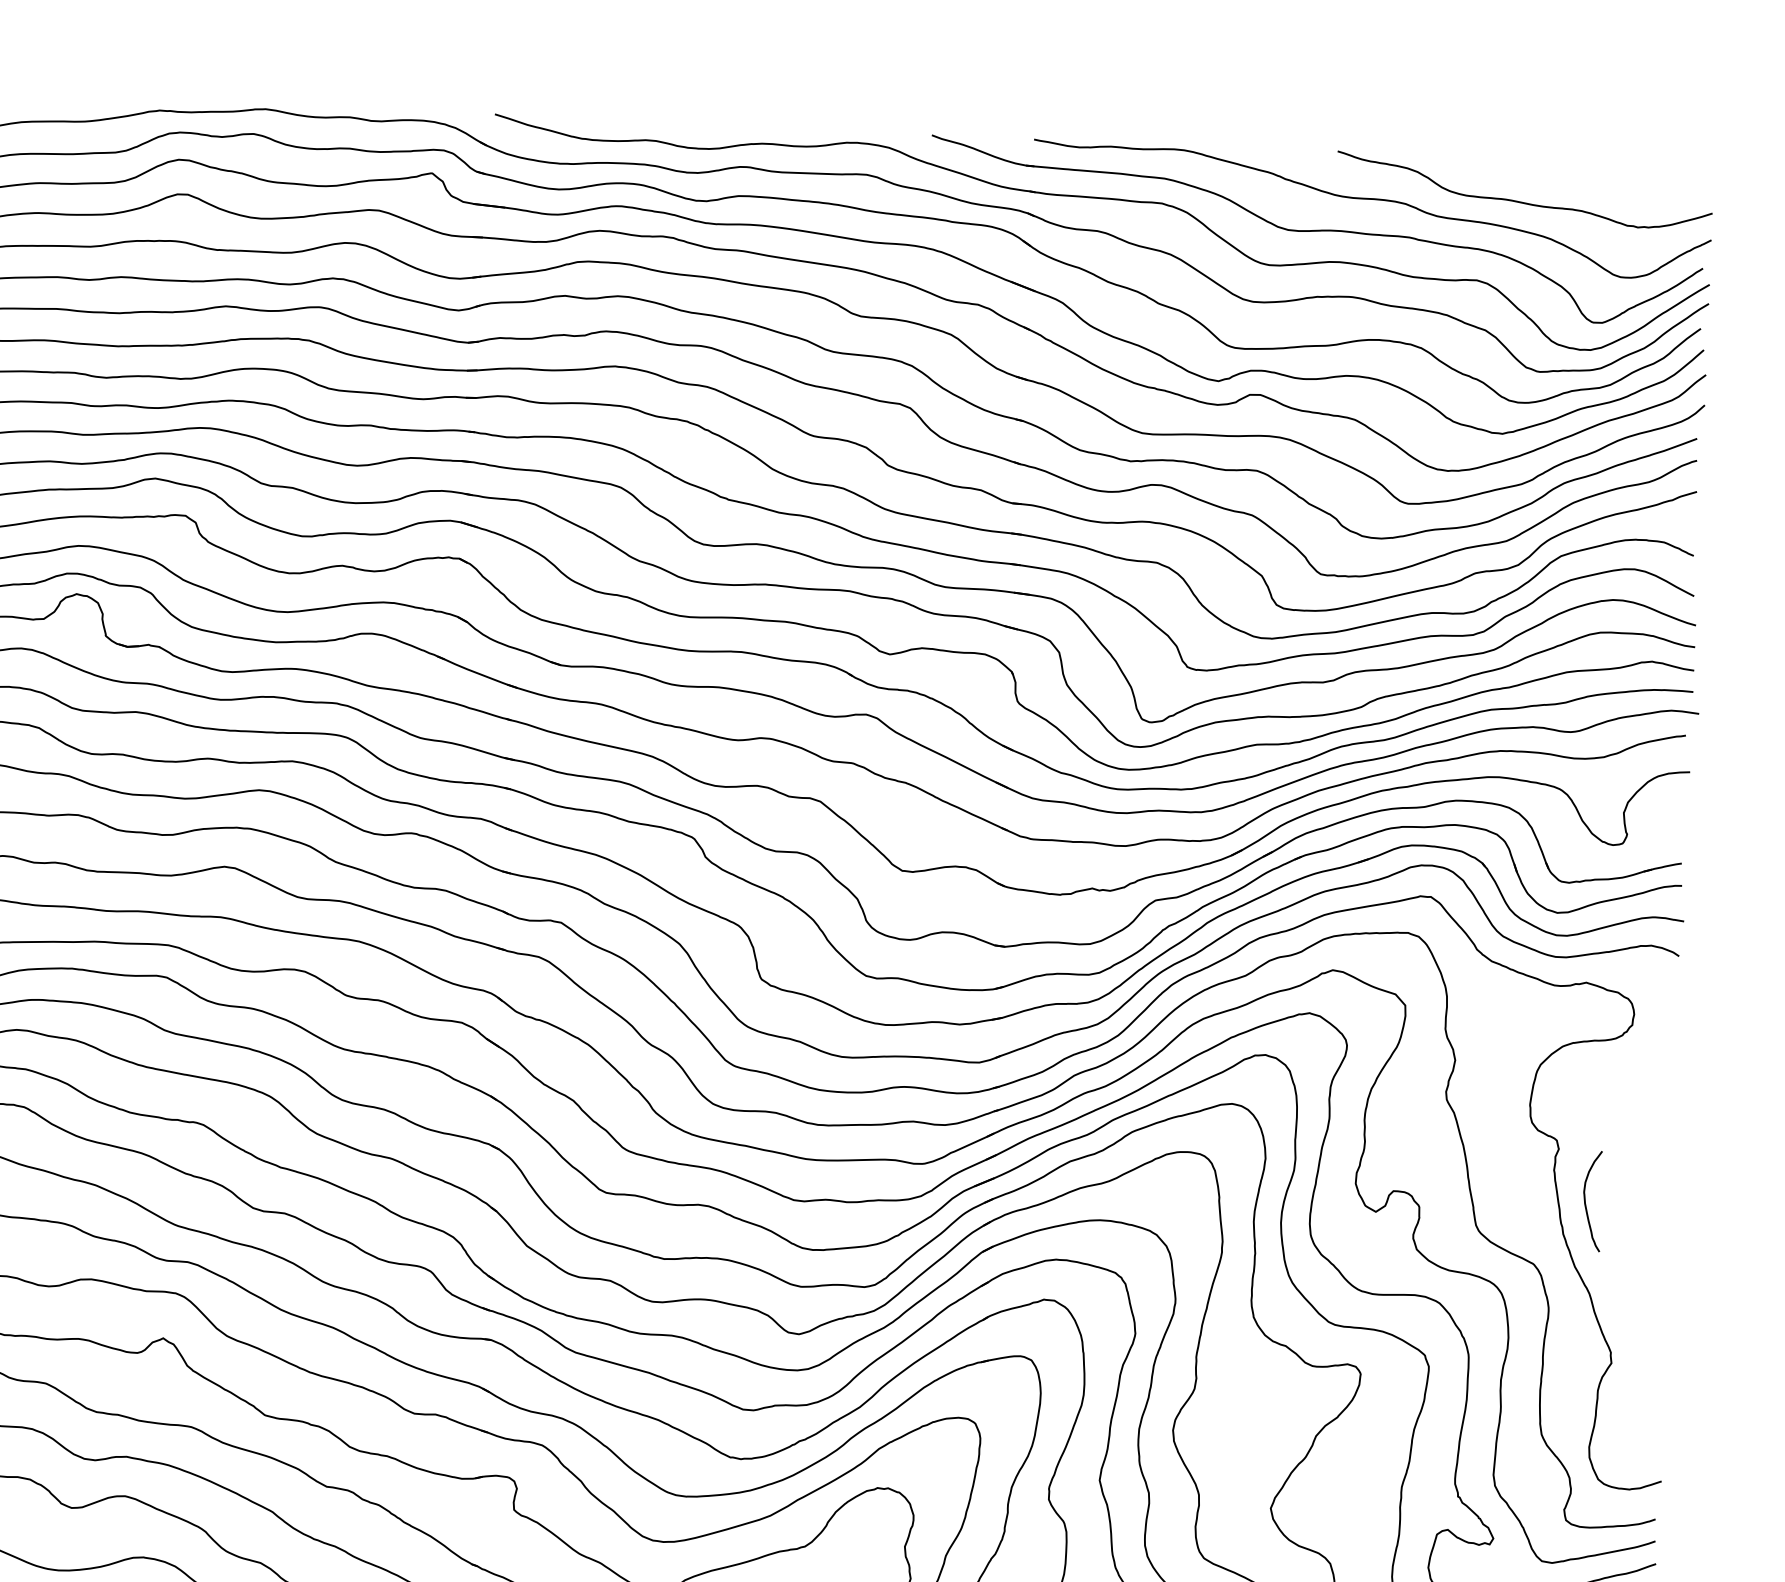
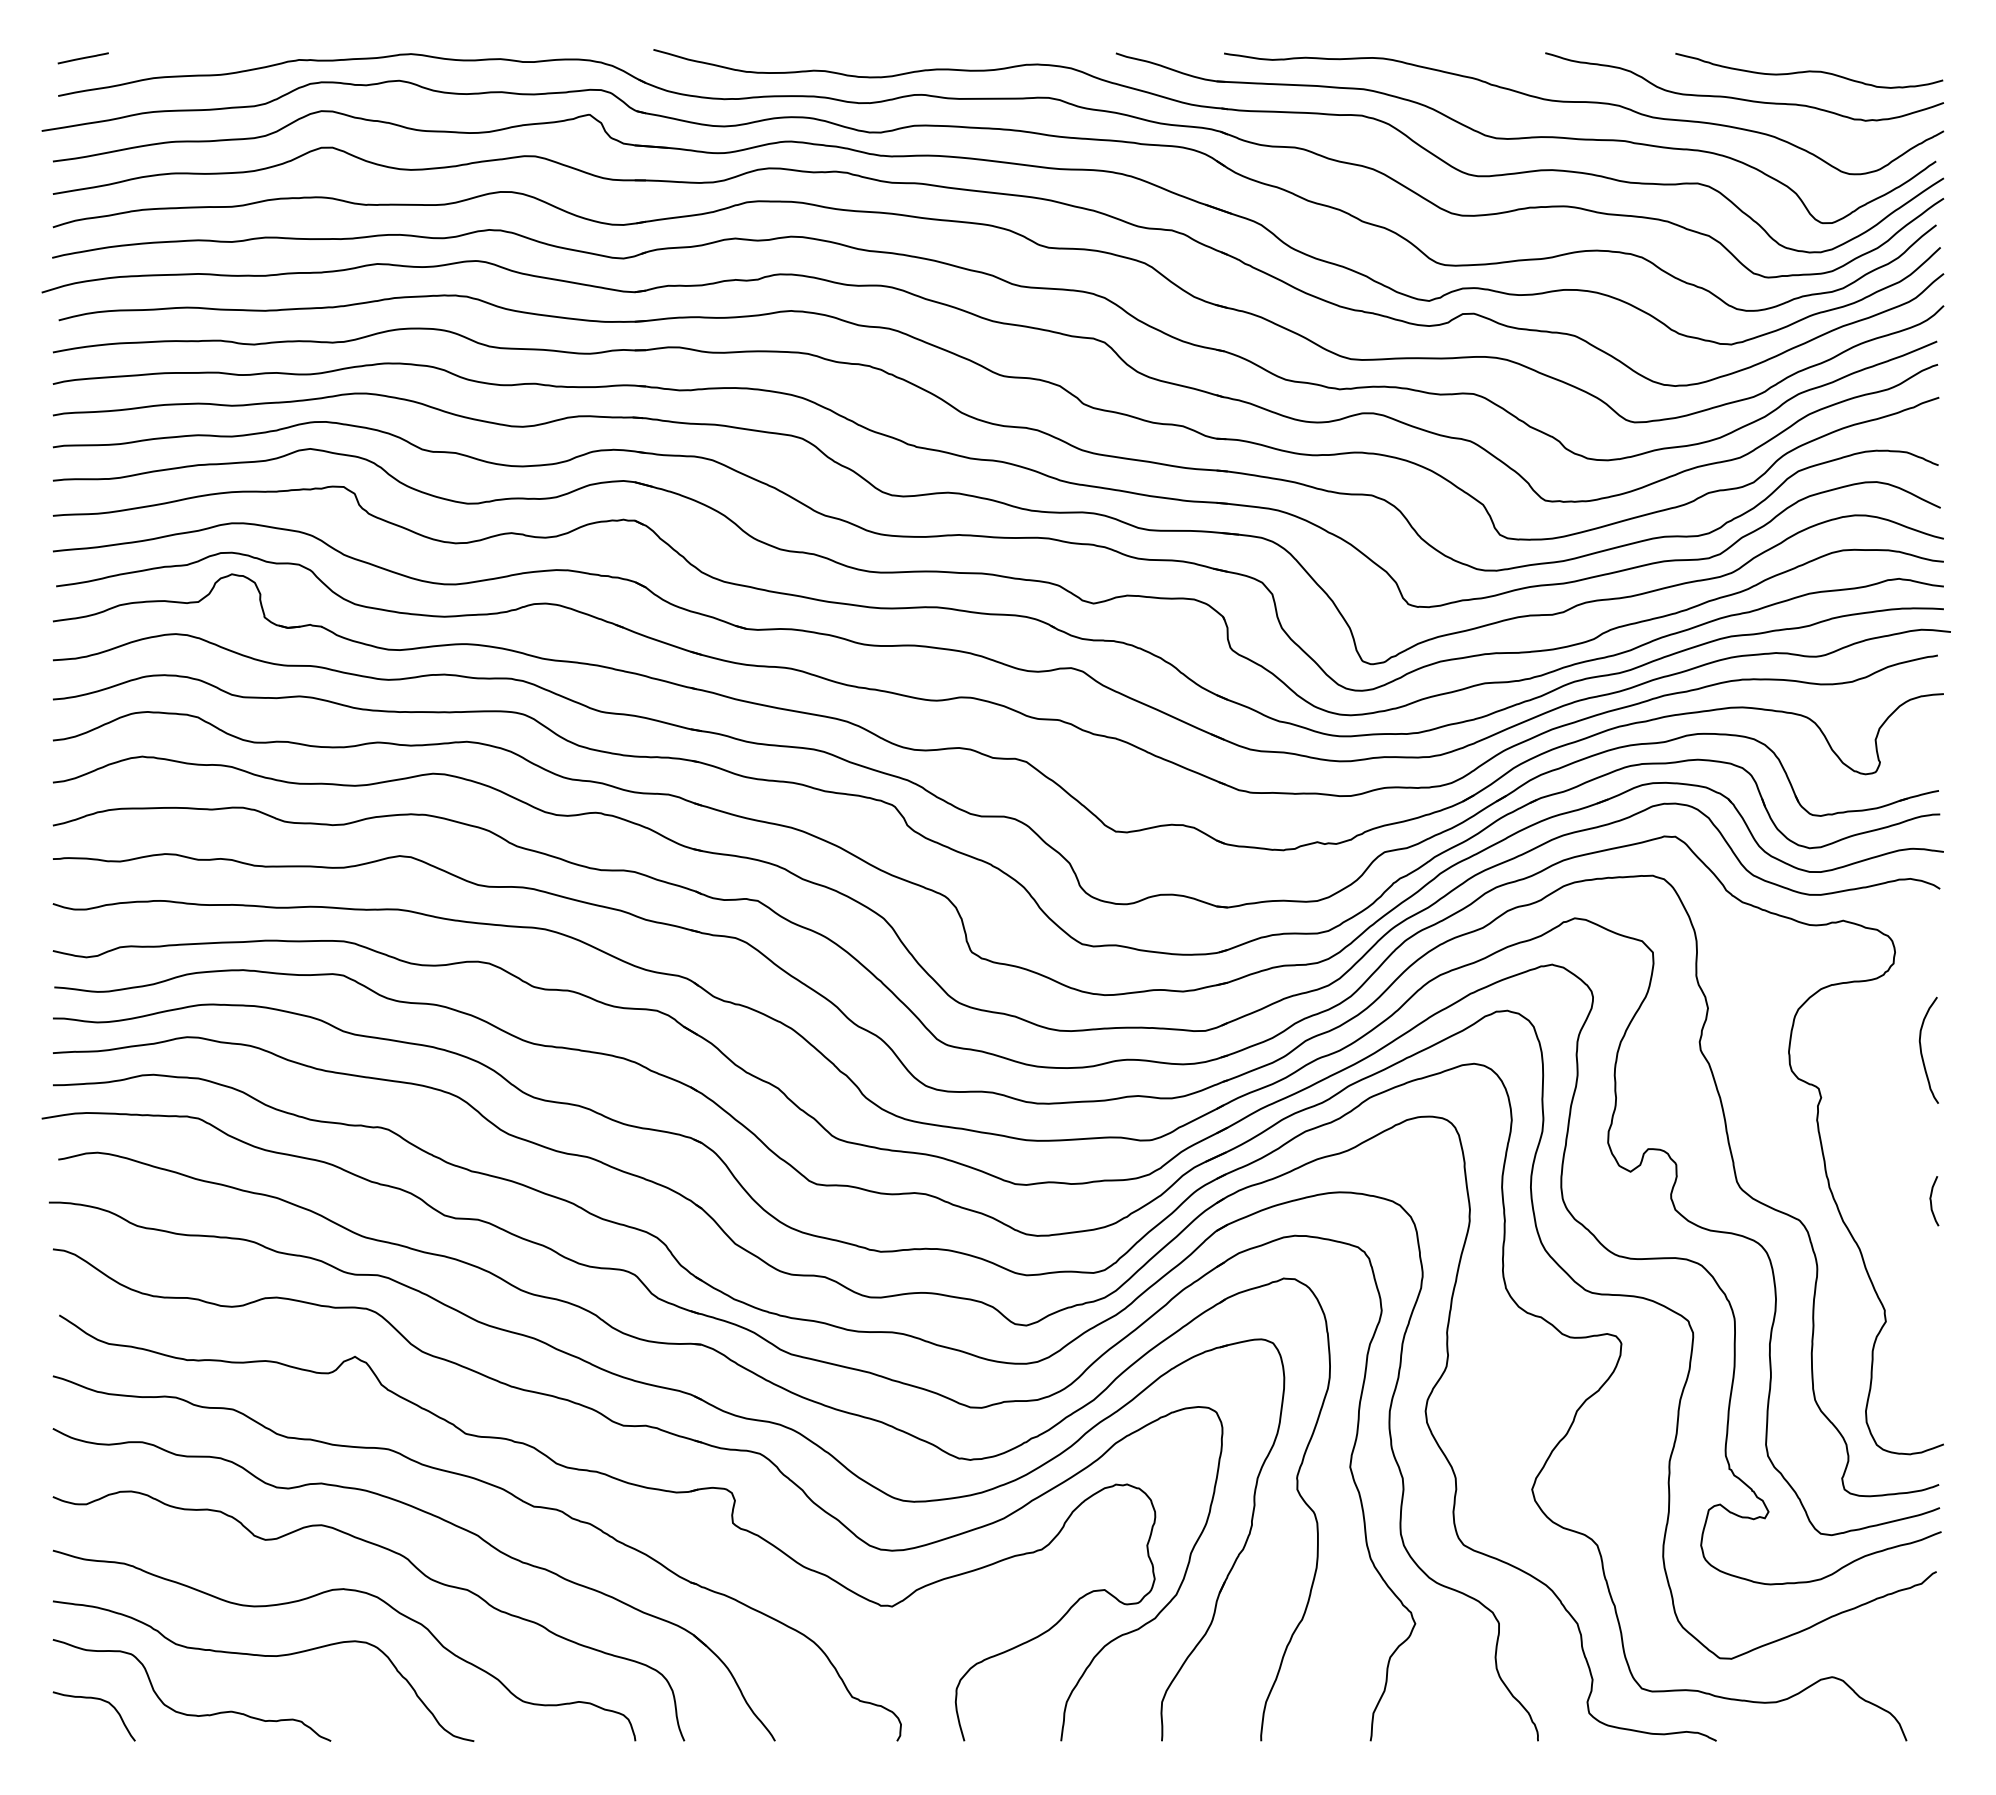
curve: (1586, 177) -> (1809, 70), added
curve: (1585, 1200) -> (1921, 1049), moved
curve: (1659, 1251) -> (1931, 1201), added

